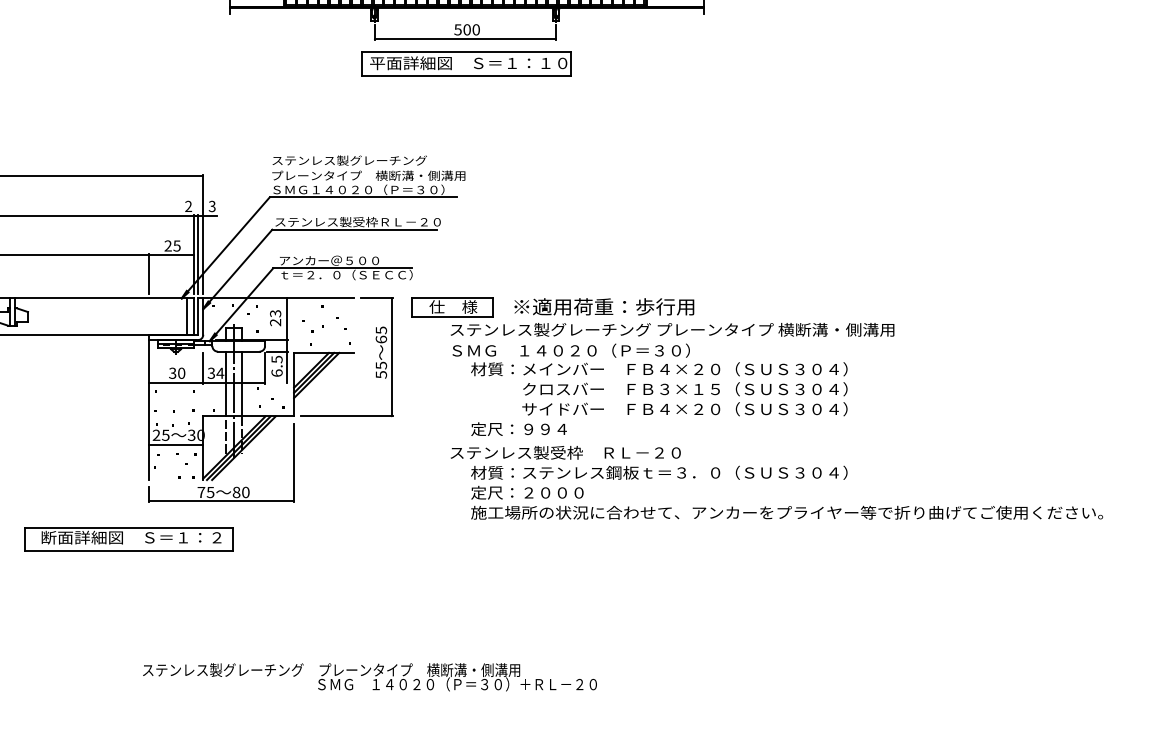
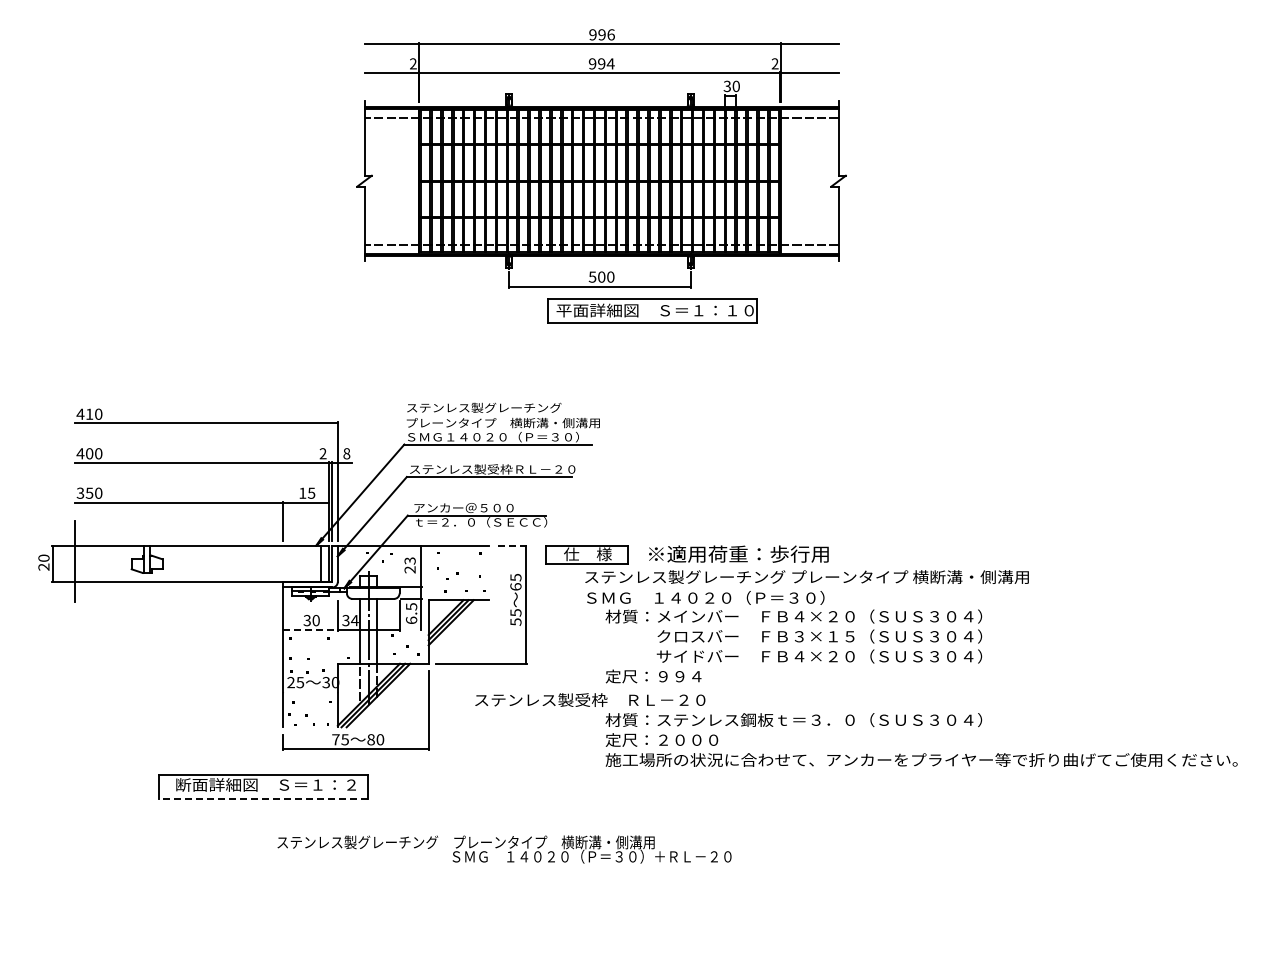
part: (465, 63) -> (652, 310), moved
text: (211, 206) -> (346, 453), 3 -> 8
text: (167, 245) -> (302, 492), 25 -> 15
line: (376, 298) -> (511, 545), solid -> dashed
line: (176, 383) -> (311, 630), solid -> dashed
line: (175, 445) -> (310, 692), removed
text: (565, 452) -> (590, 699), moved
line: (128, 551) -> (263, 798), solid -> dashed
text: (369, 677) -> (504, 849), moved

